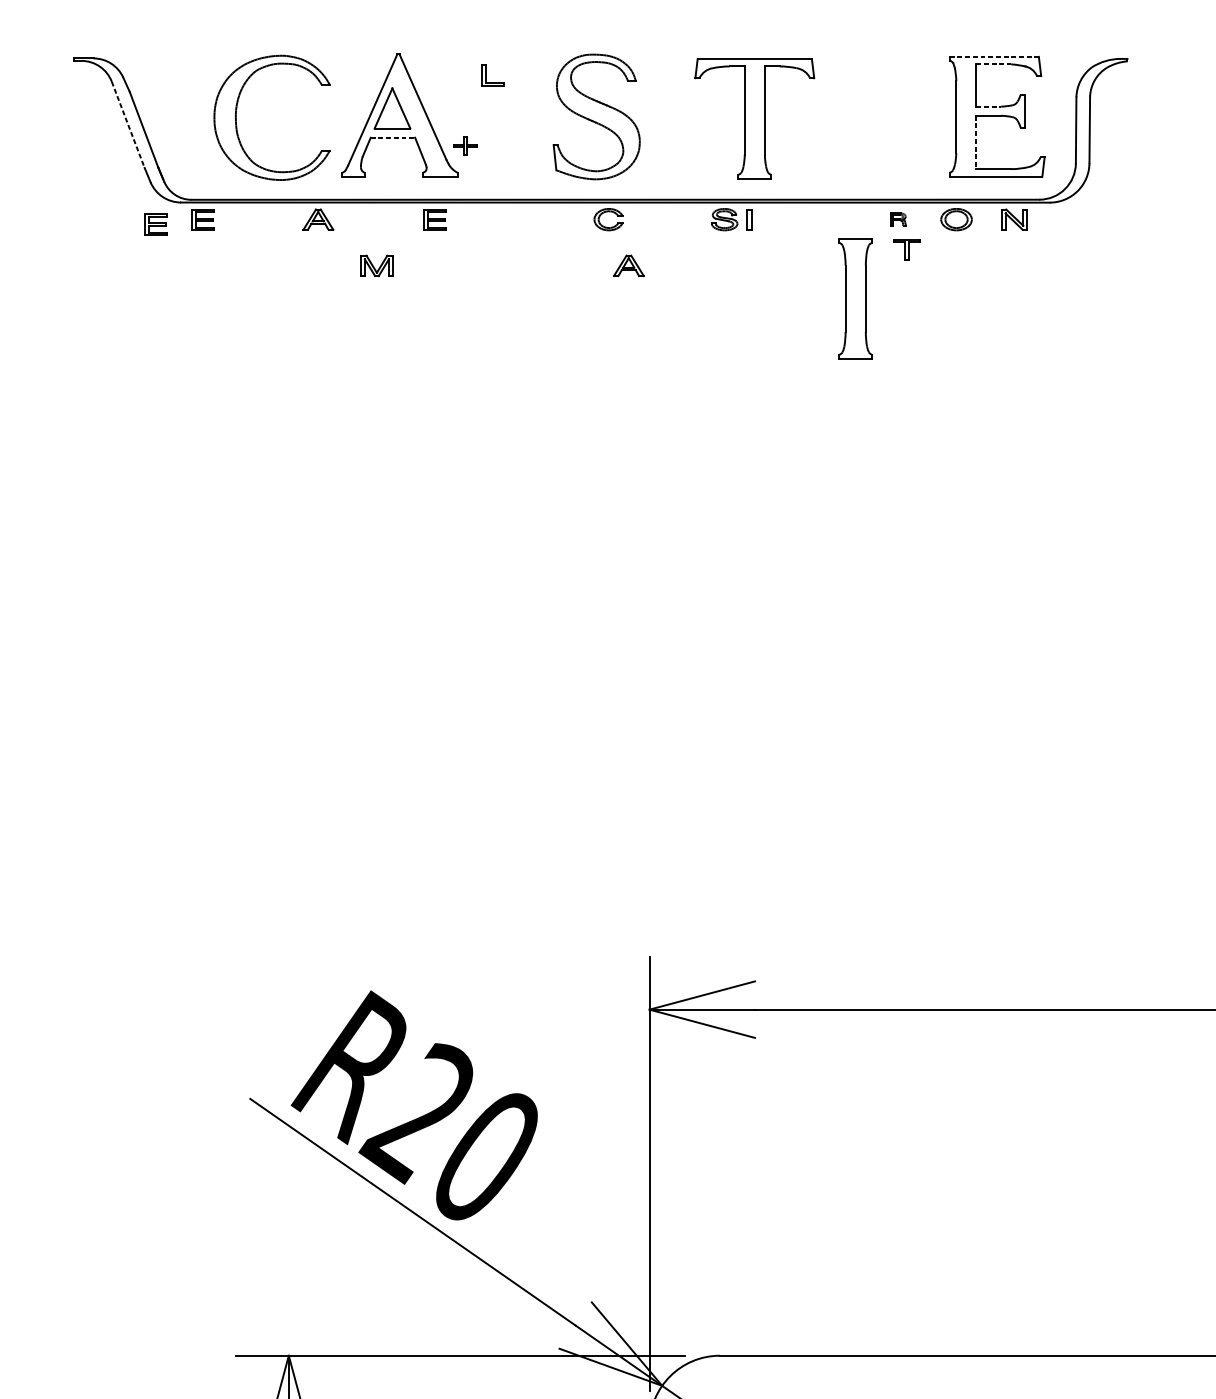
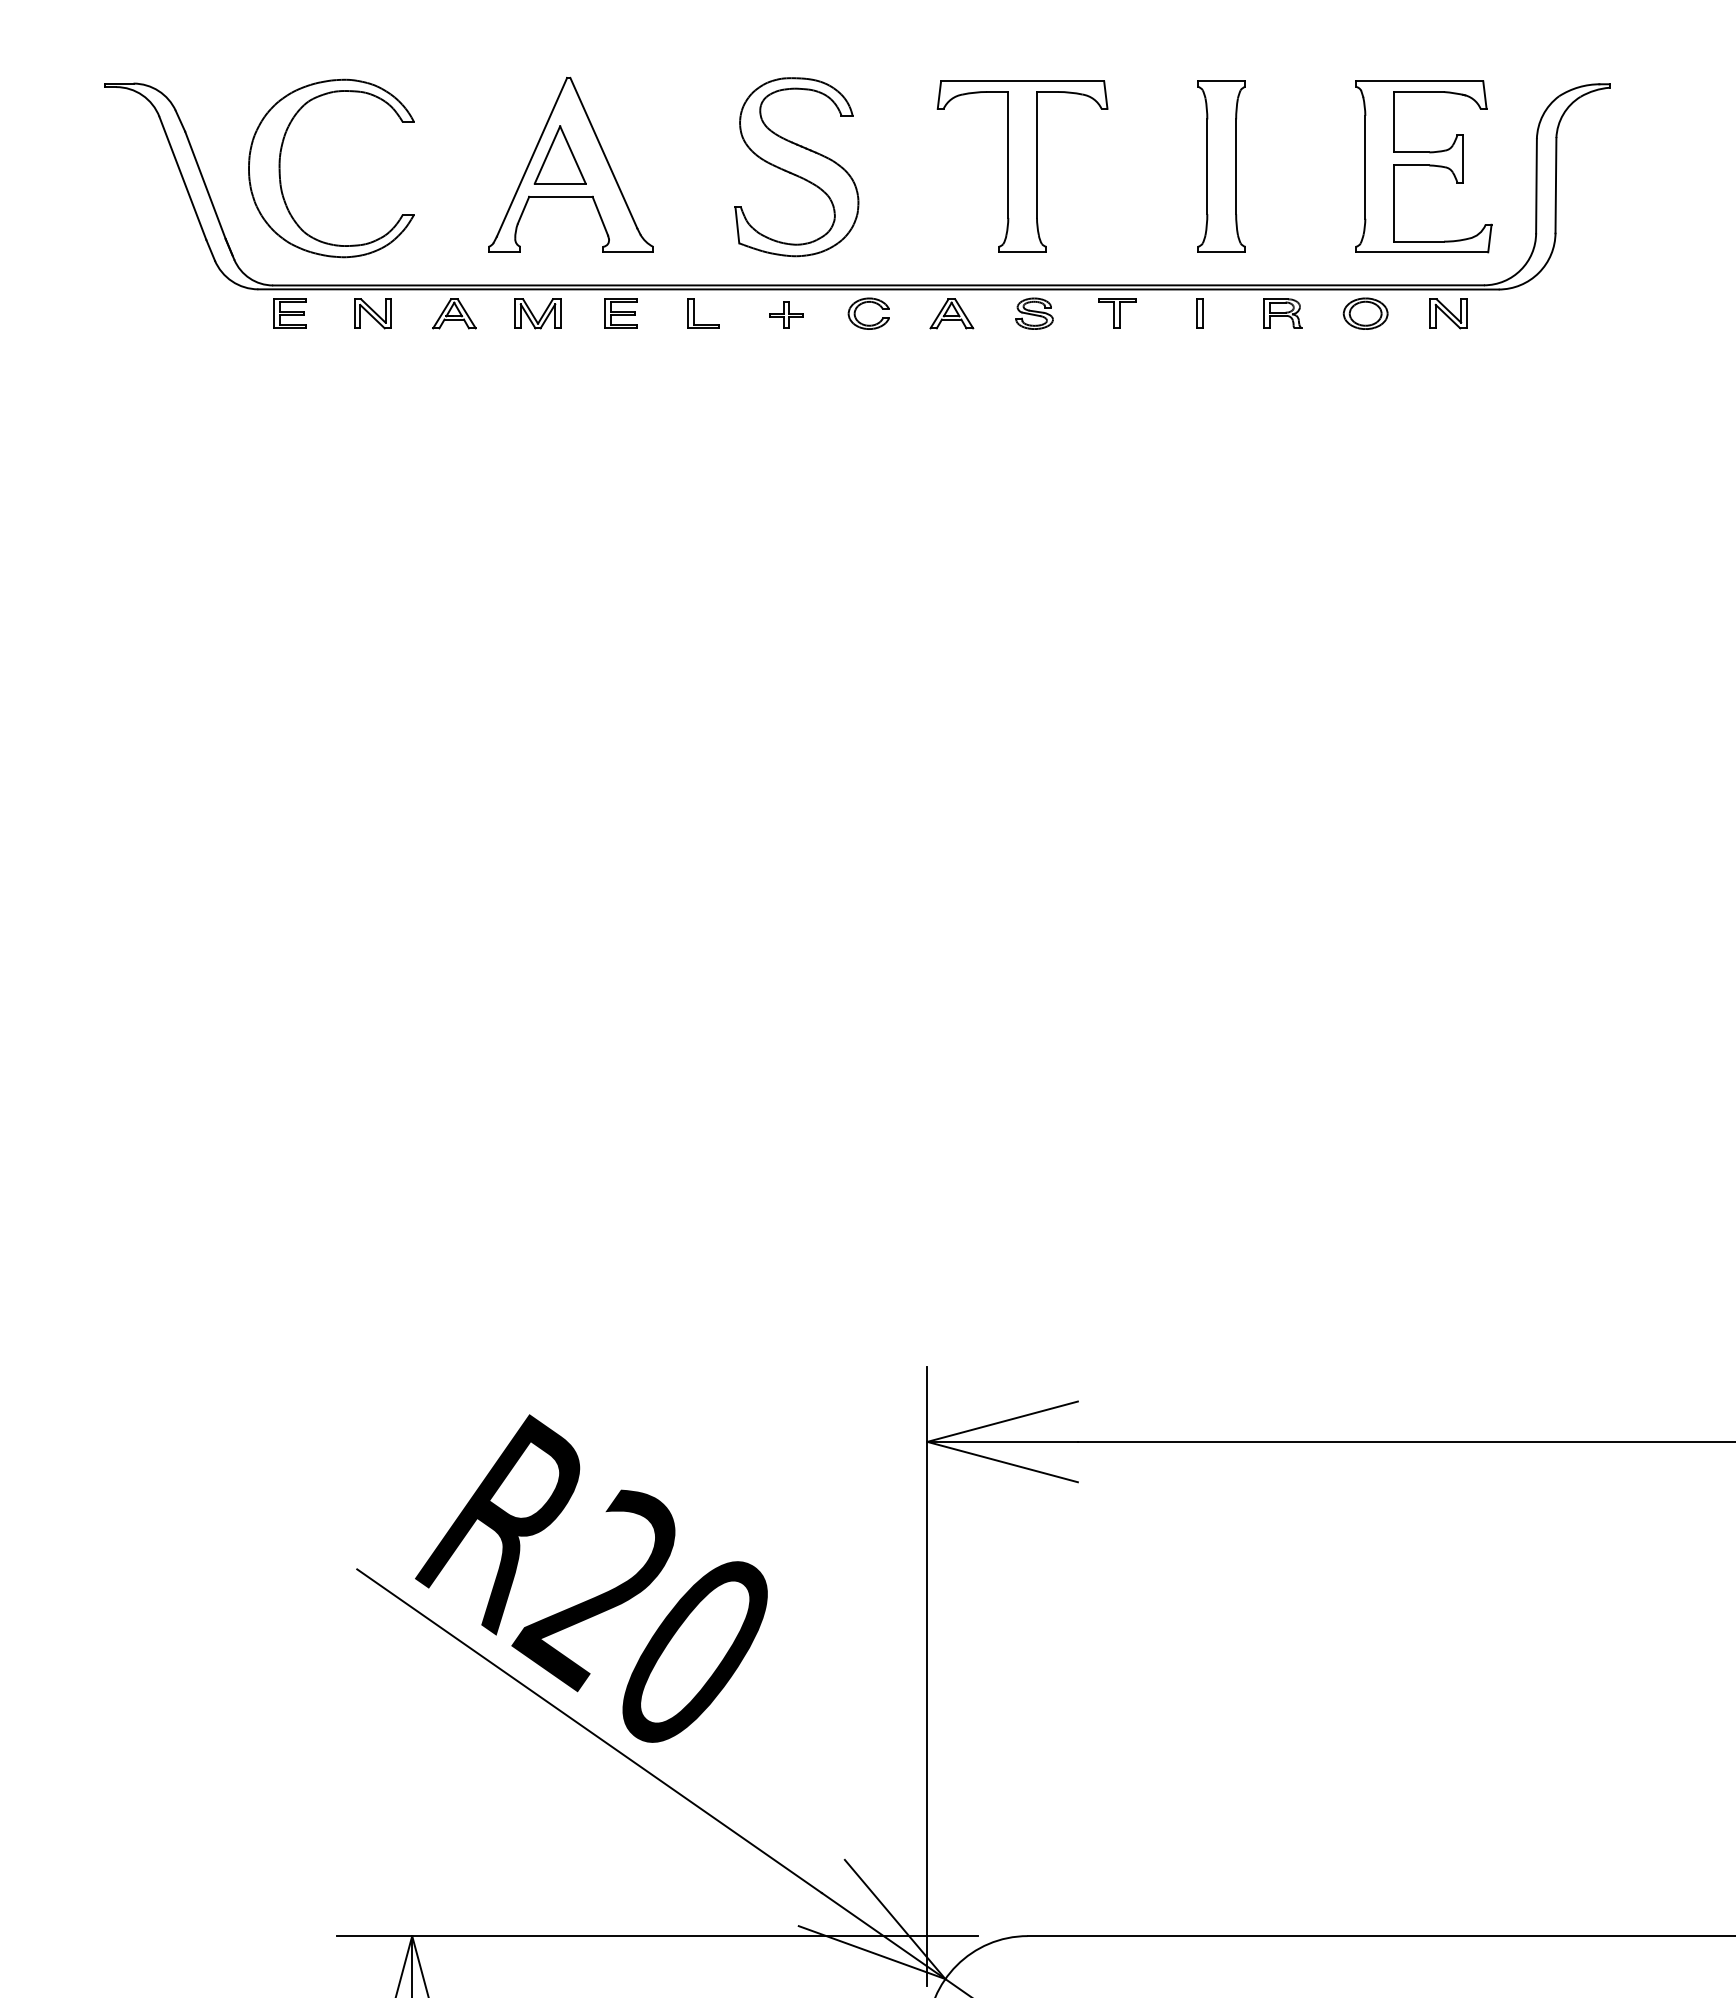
line: (994, 56) -> (1419, 81), dashed -> solid
line: (993, 64) -> (1418, 92), dashed -> solid
part: (486, 75) -> (694, 313), moved
line: (988, 106) -> (1411, 152), dashed -> solid
part: (236, 117) -> (280, 168), moved
part: (596, 117) -> (796, 167), moved
part: (754, 118) -> (1022, 166), moved
line: (127, 124) -> (182, 178), dashed -> solid
line: (392, 137) -> (560, 196), dashed -> solid
line: (976, 143) -> (1393, 204), dashed -> solid
part: (465, 145) -> (786, 314), moved
part: (261, 219) -> (372, 313), added
part: (749, 219) -> (1199, 313), moved
part: (898, 219) -> (1282, 313), size x1.67
part: (155, 224) -> (222, 320), removed
part: (907, 249) -> (1117, 313), moved
part: (376, 265) -> (537, 313), moved
part: (628, 265) -> (951, 313), moved
part: (855, 298) -> (1221, 166), moved

